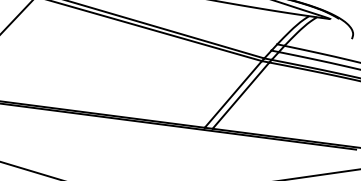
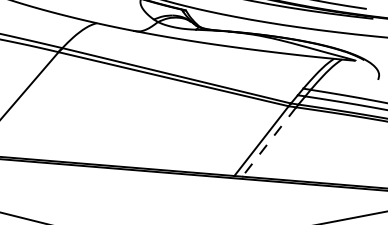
line: (241, 96) -> (269, 142), solid -> dashed

